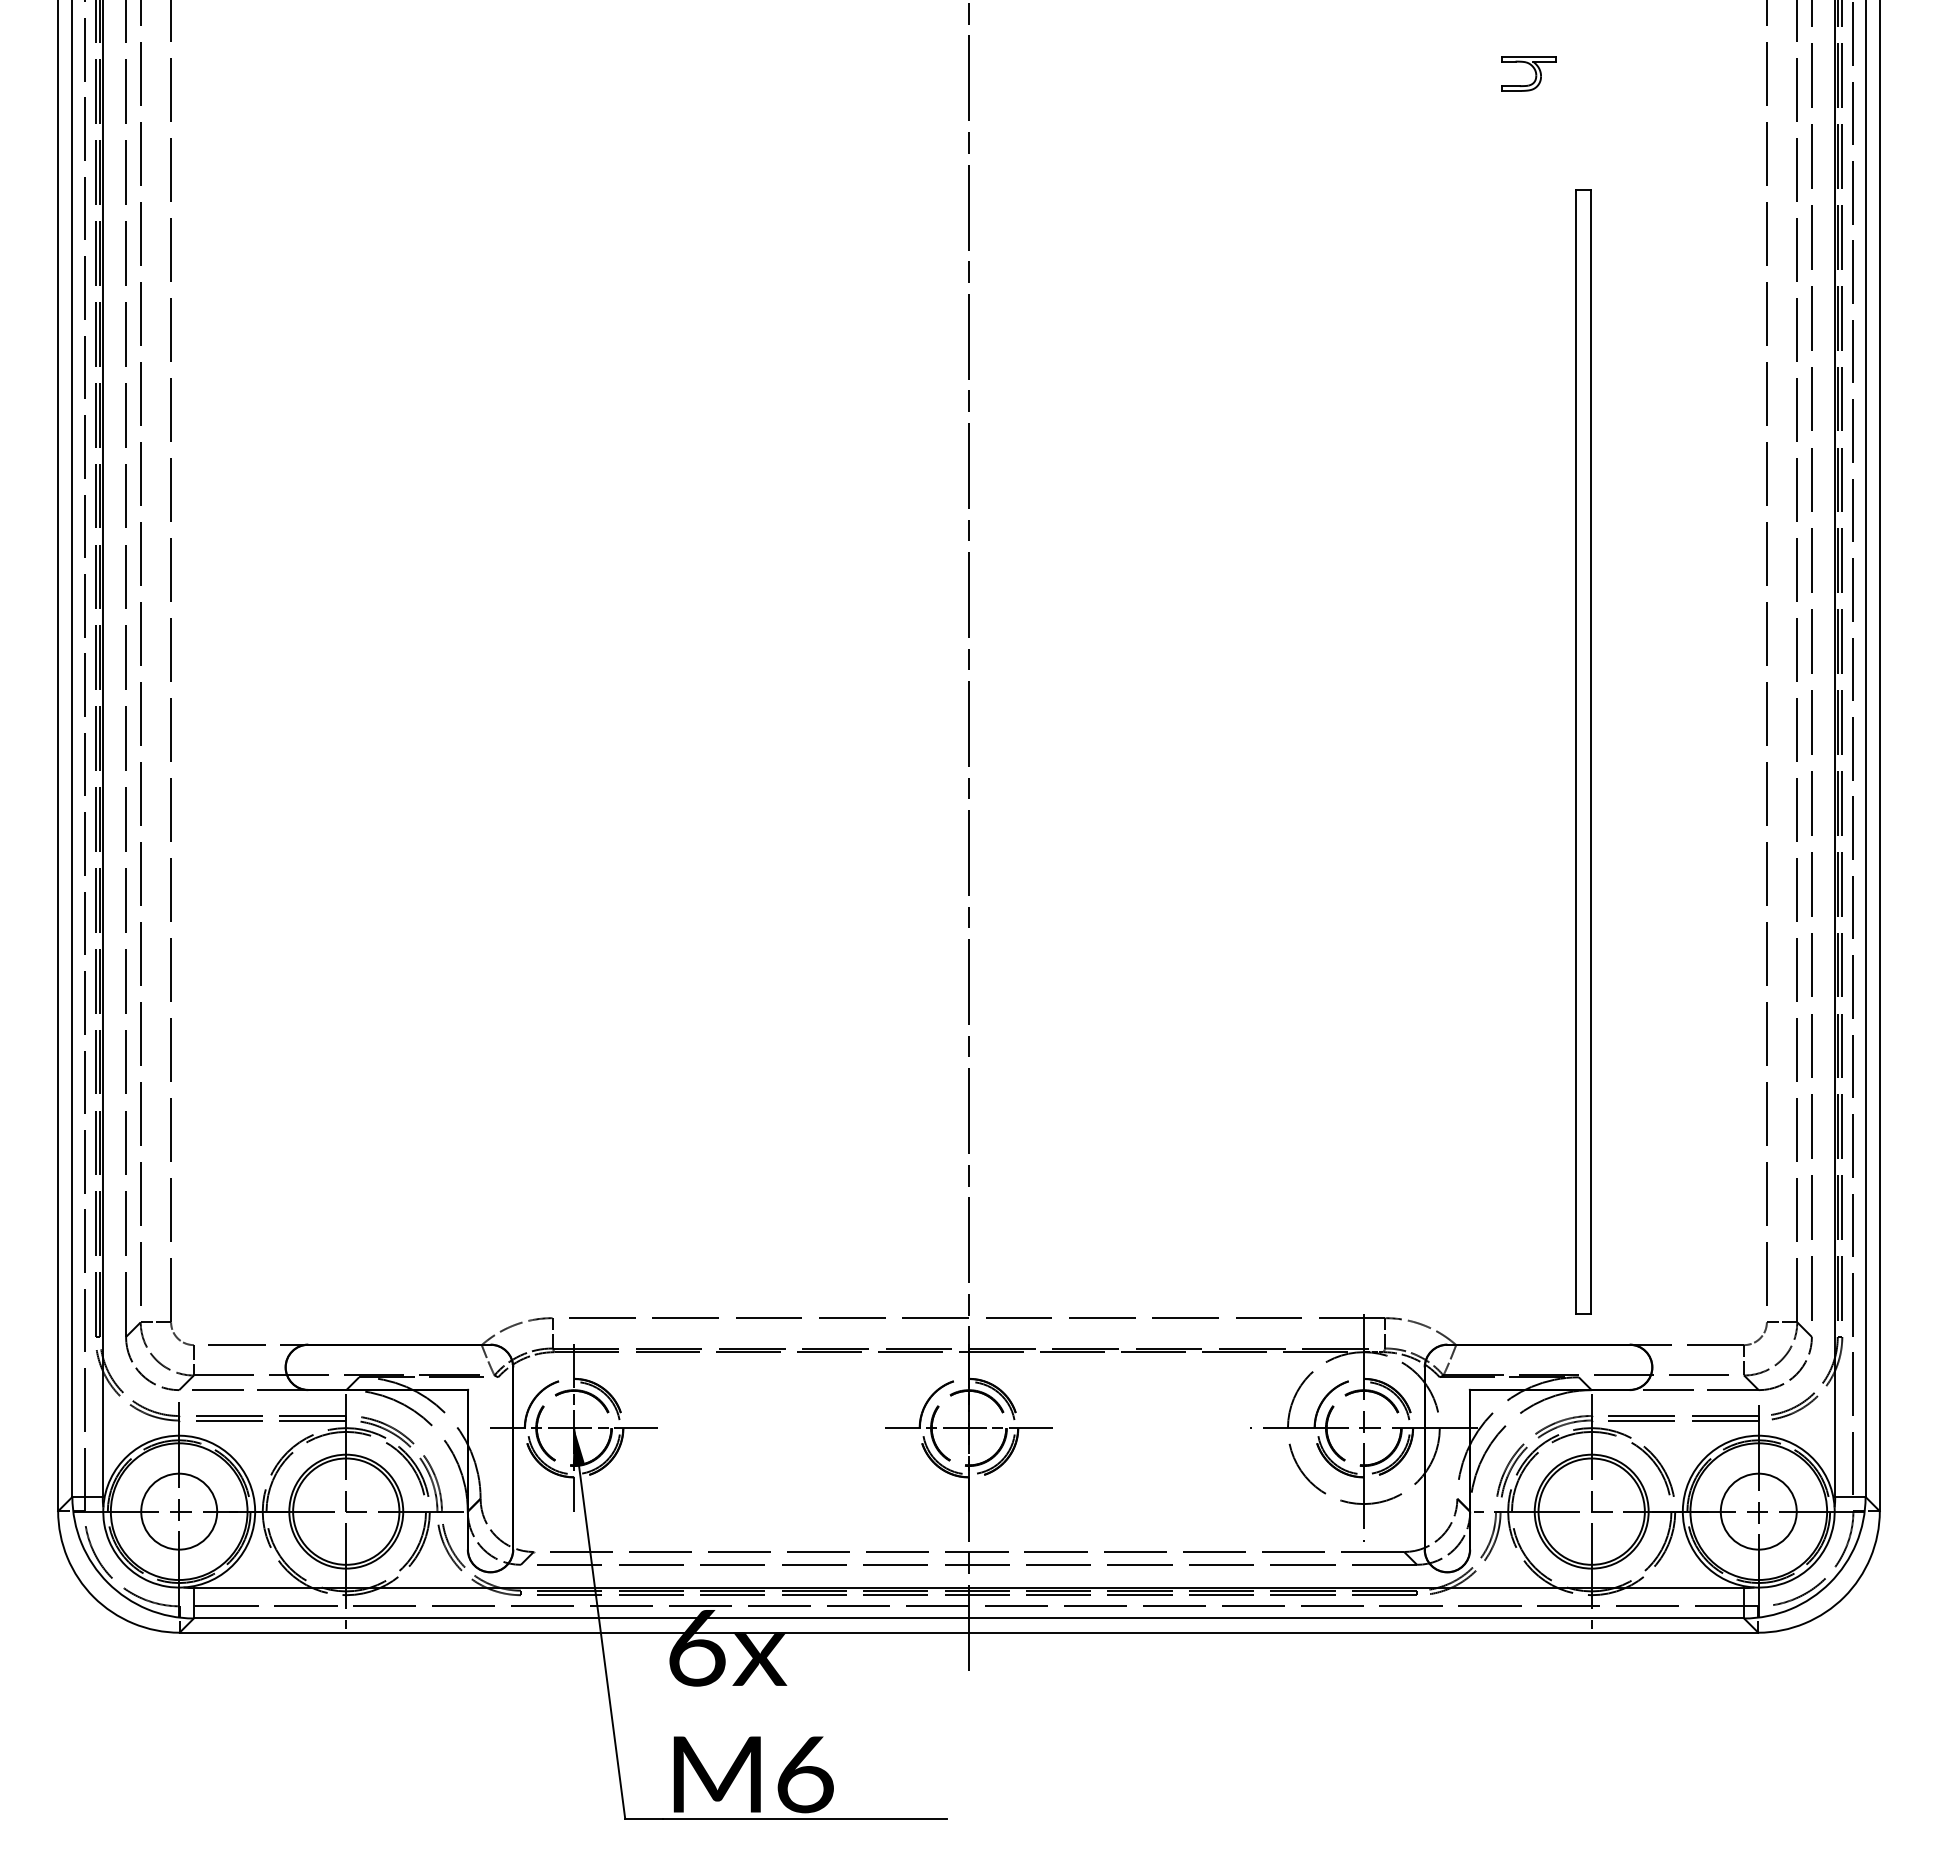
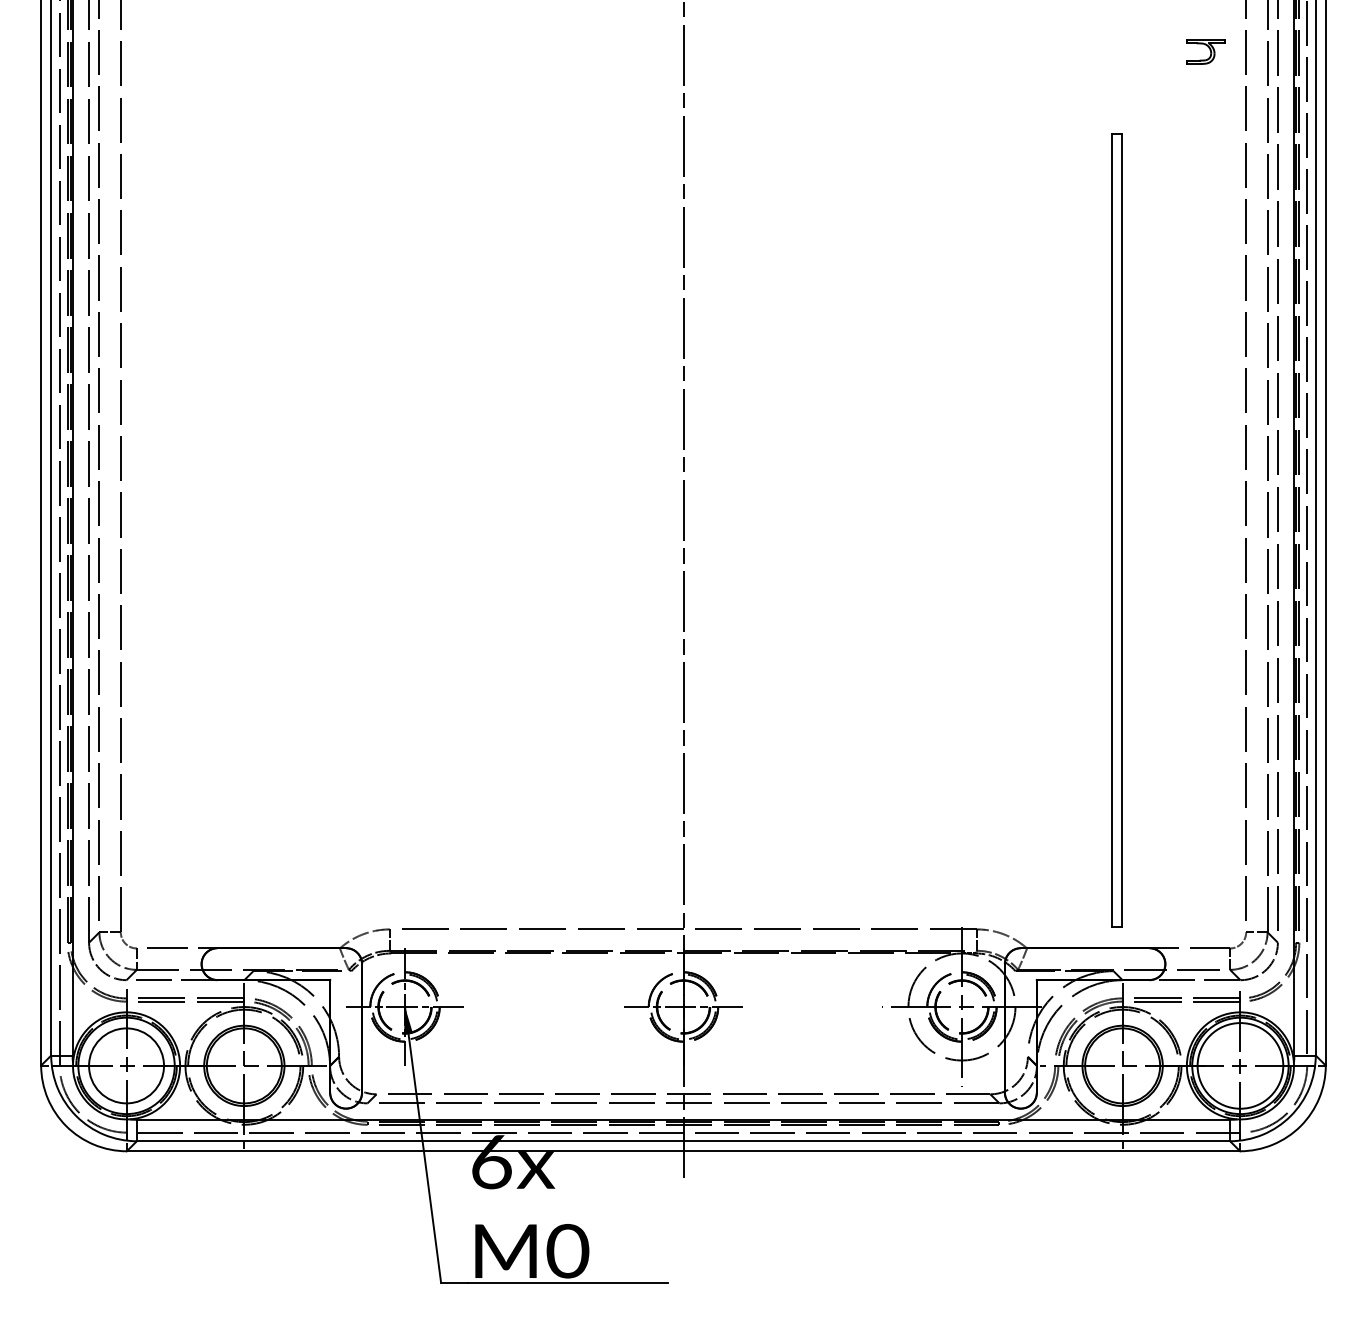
part: (1534, 71) -> (1209, 50), moved
circle: (179, 1511) -> (126, 1065), size x1.4
circle: (1758, 1511) -> (1240, 1065), size x1.6
text: (805, 1774) -> (568, 1251), M6 -> M0

